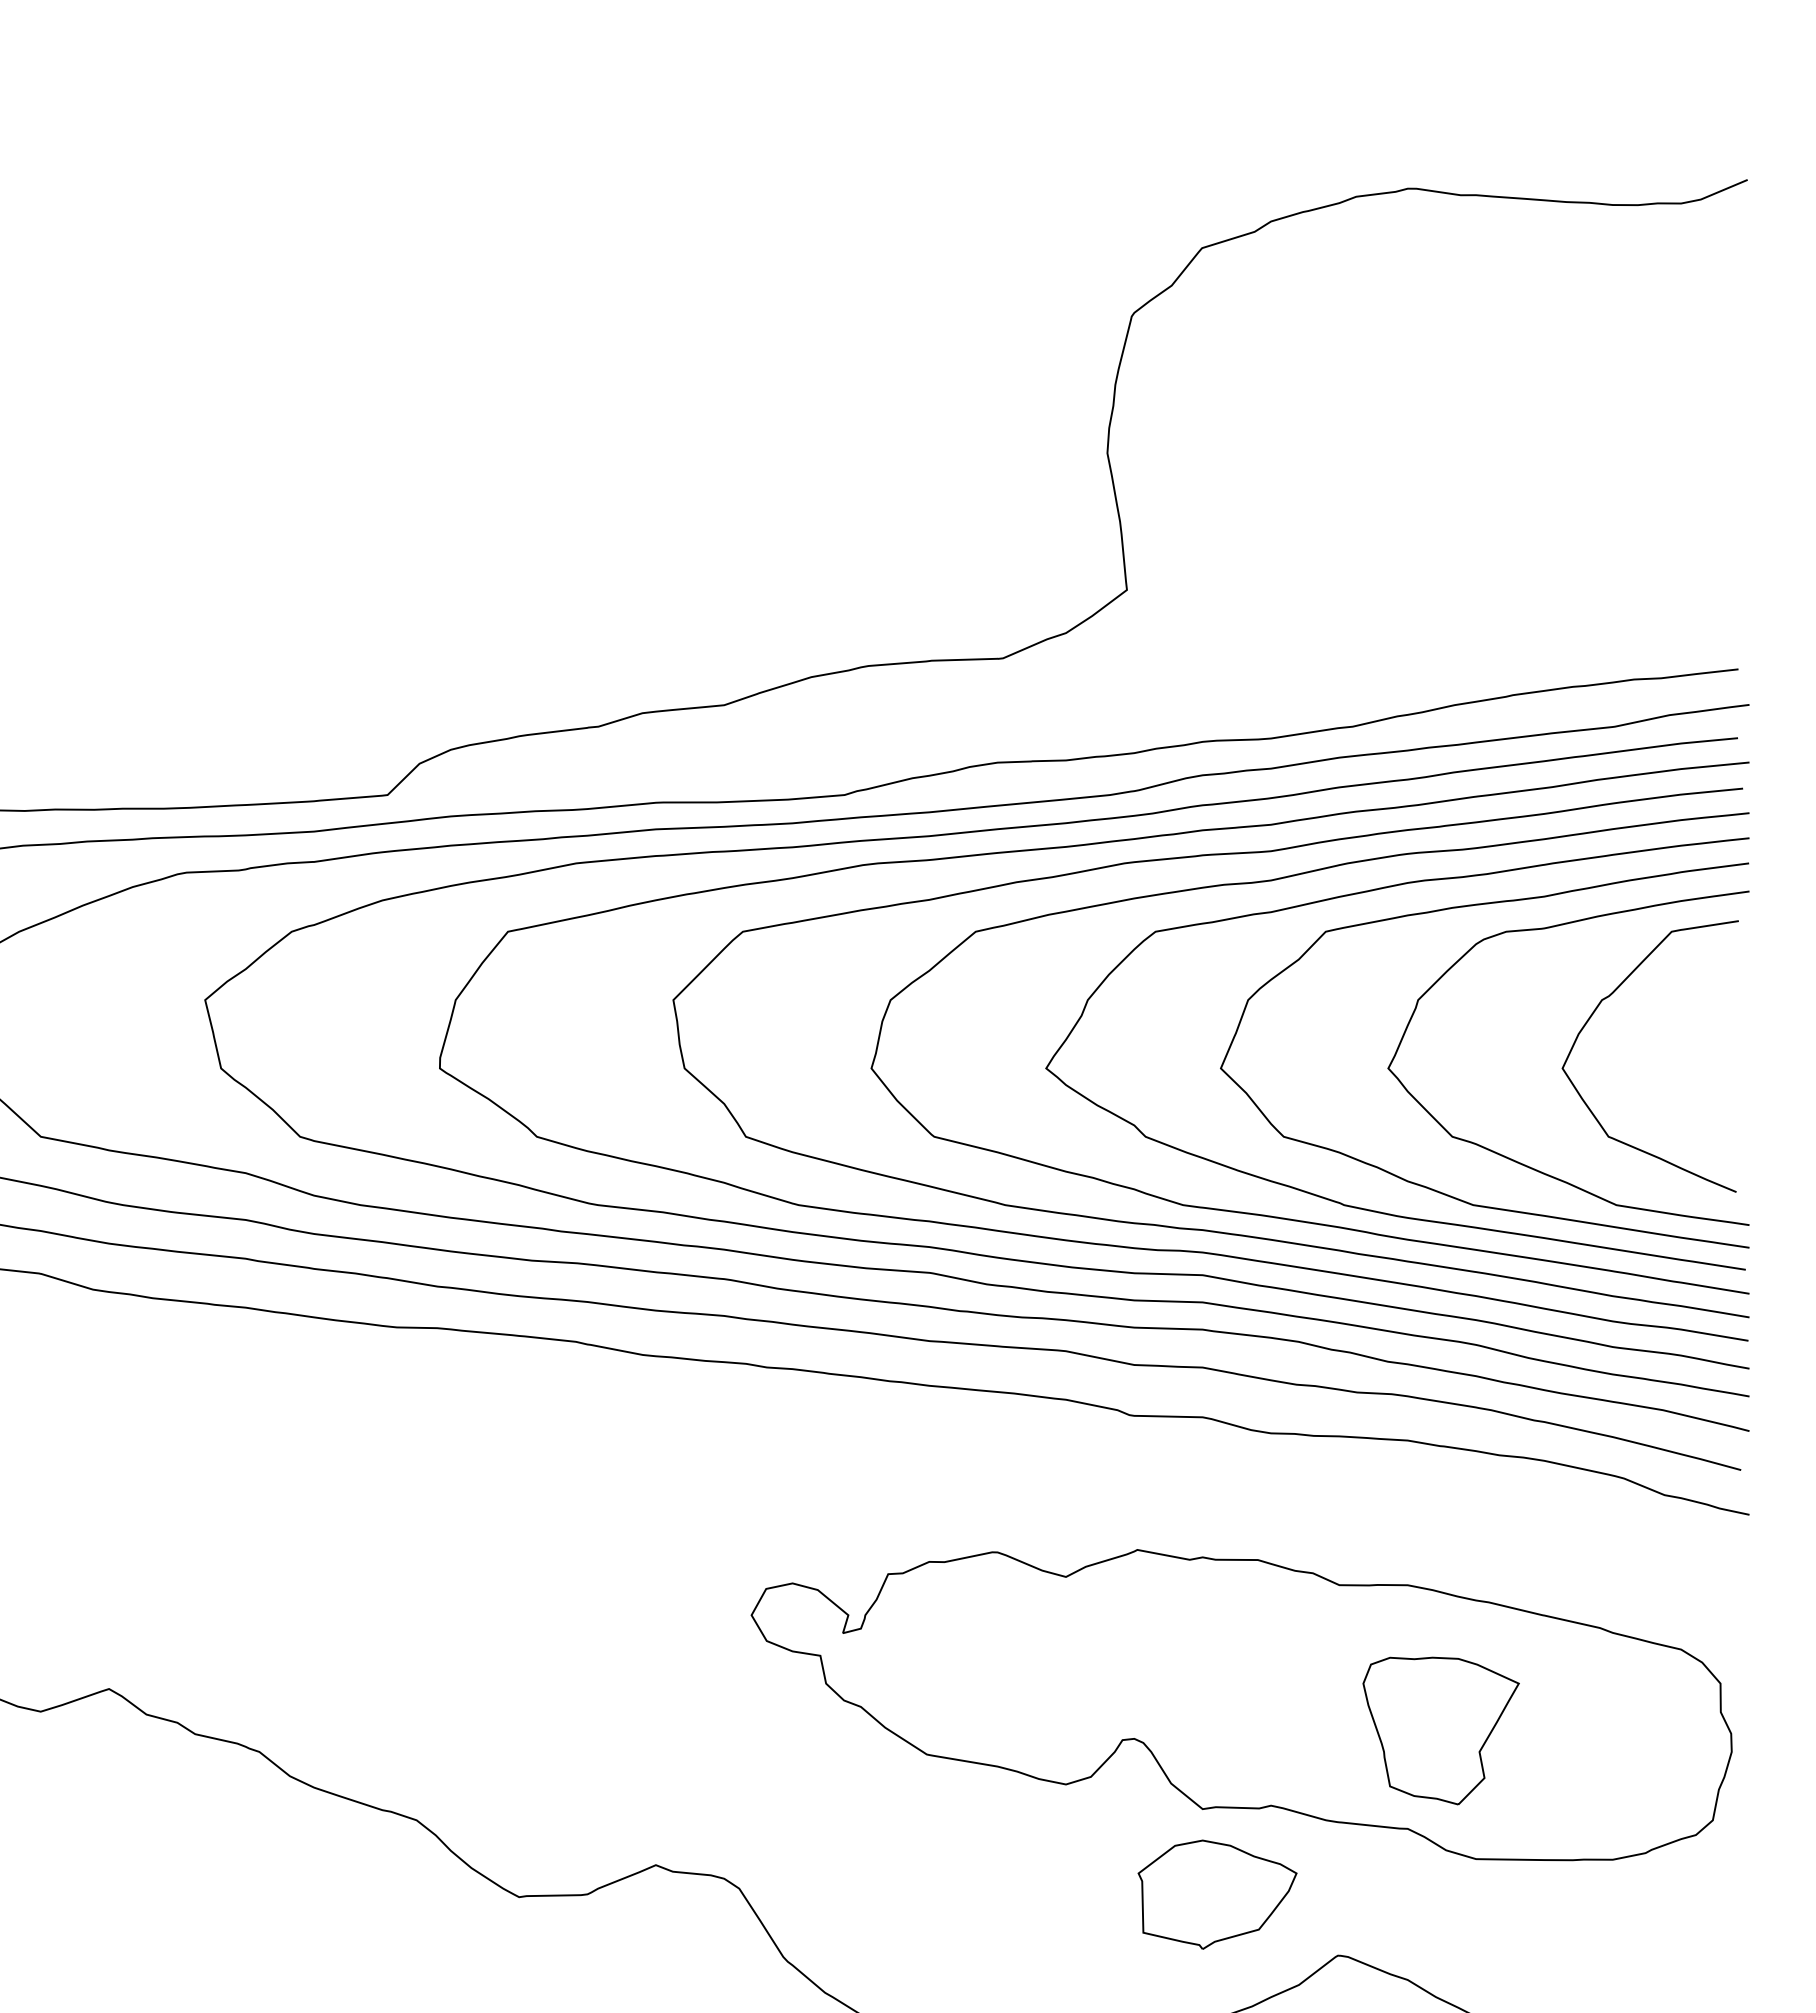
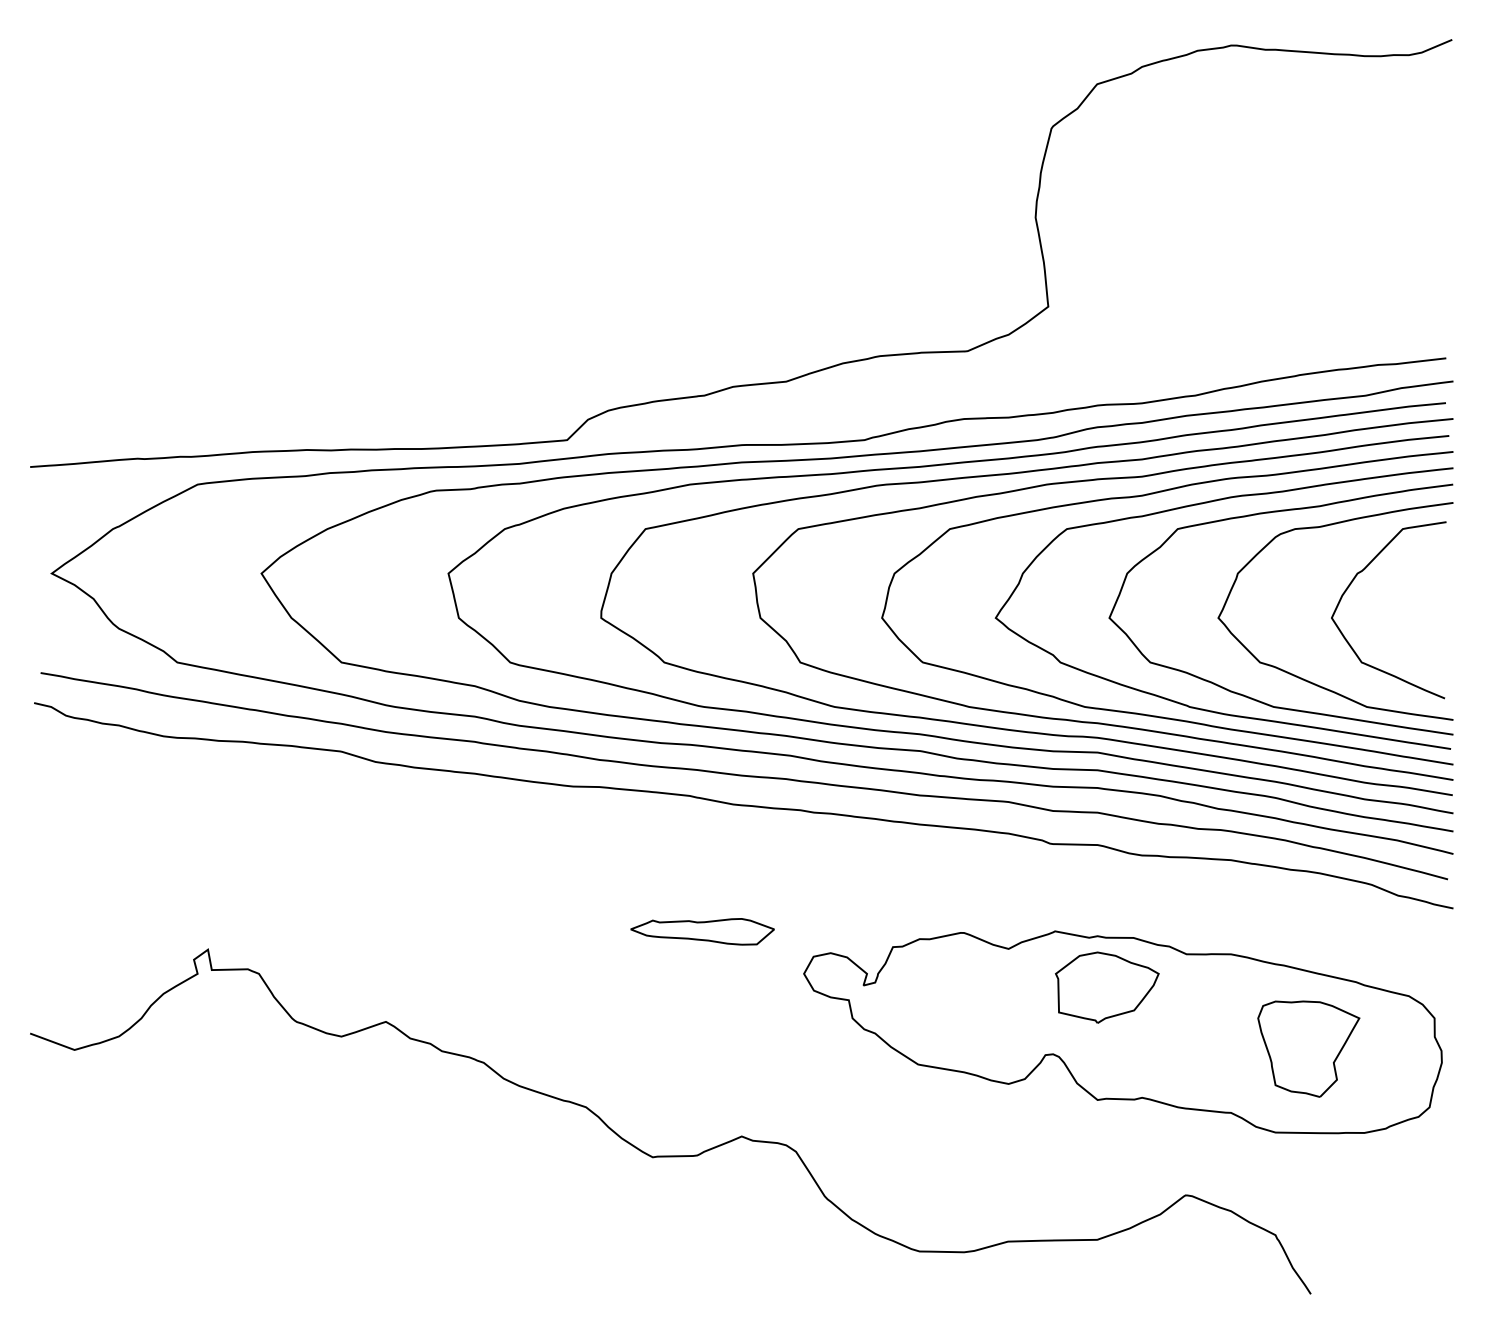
part: (595, 1550) -> (702, 931), added
part: (1440, 1729) -> (1308, 1048), moved
part: (1217, 1894) -> (1107, 987), moved

